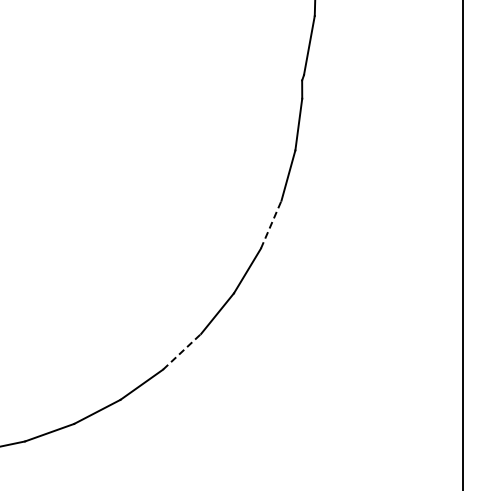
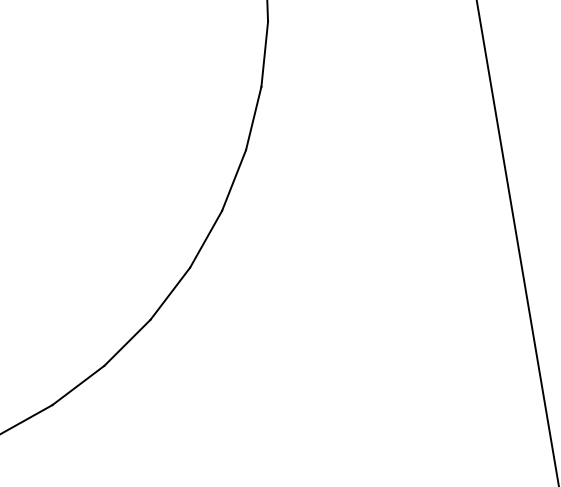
line: (271, 224) -> (254, 118), dashed -> solid
line: (182, 351) -> (170, 293), dashed -> solid

